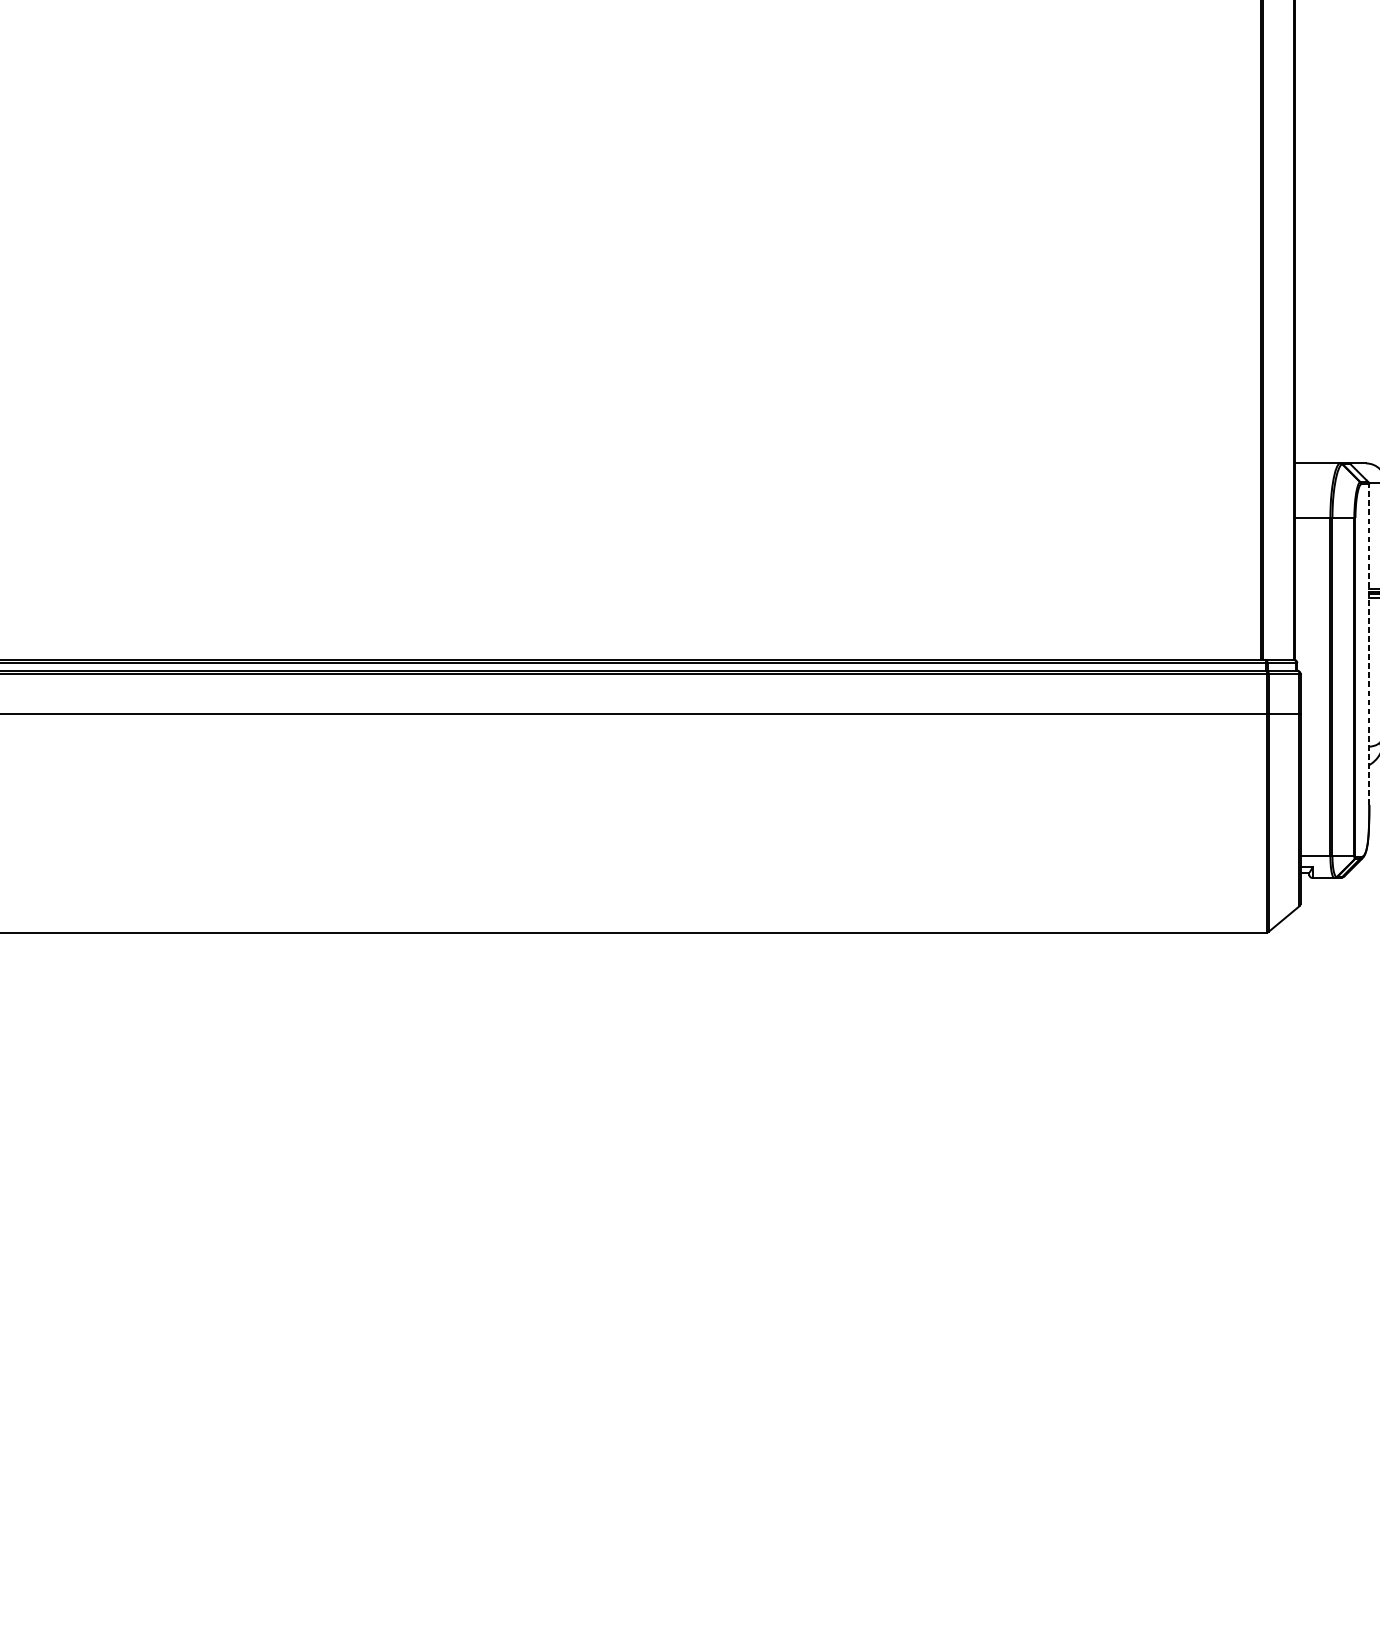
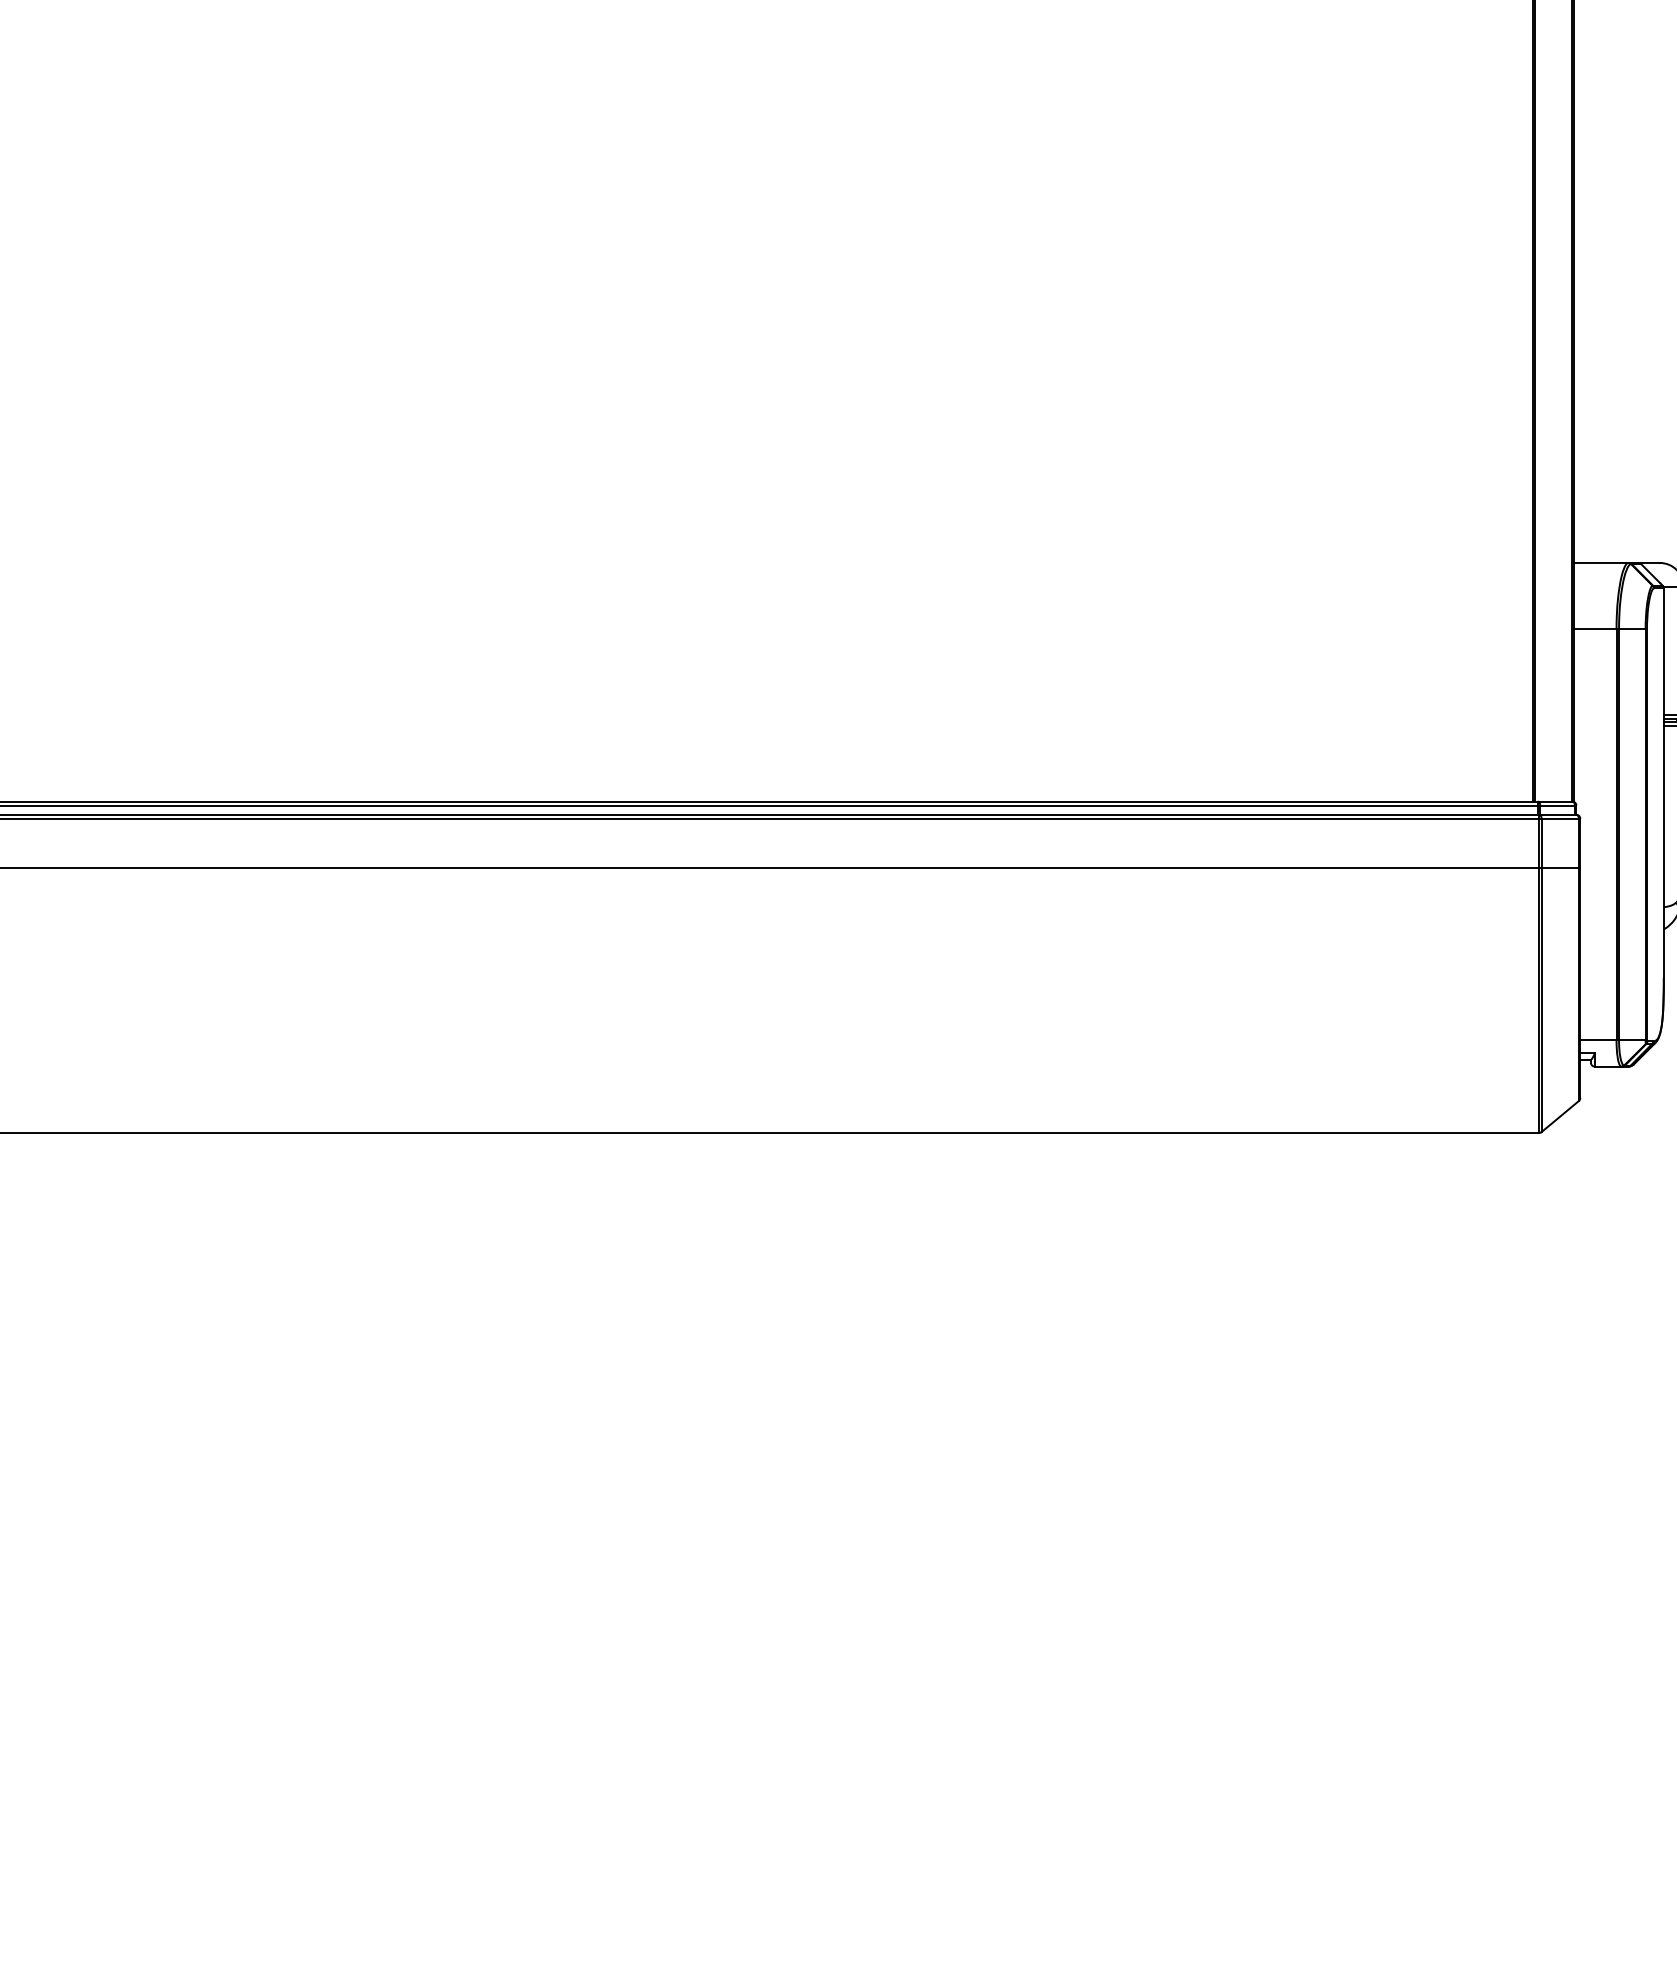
line: (1369, 644) -> (1663, 783), dashed -> solid

